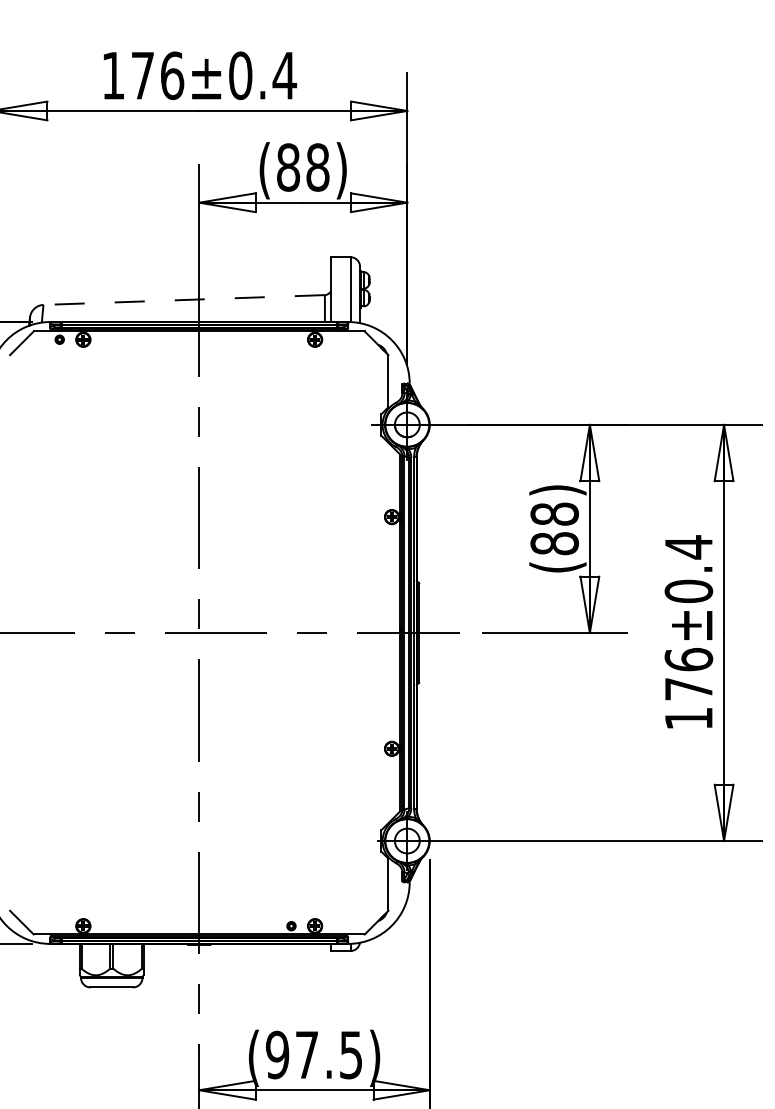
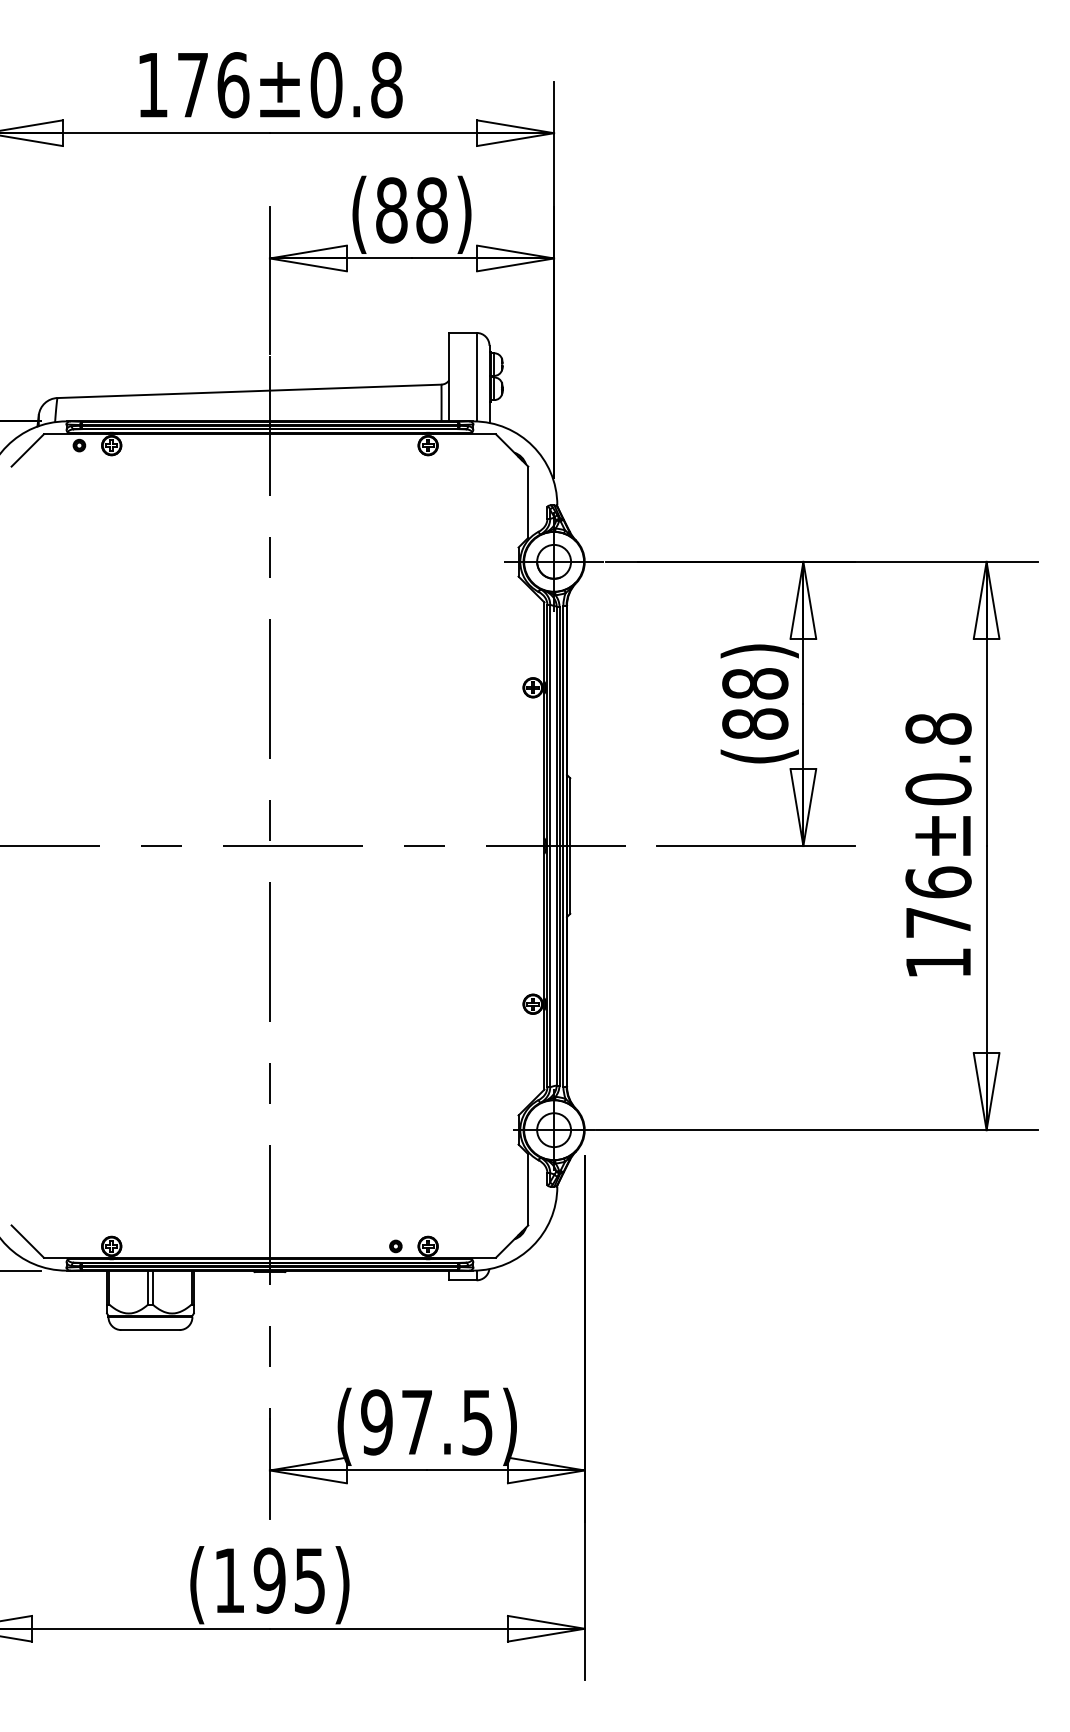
text: (284, 76) -> (386, 85), 176±0.4 -> 176±0.8
line: (183, 300) -> (248, 391), dashed -> solid
text: (688, 546) -> (938, 728), 176±0.4 -> 176±0.8

